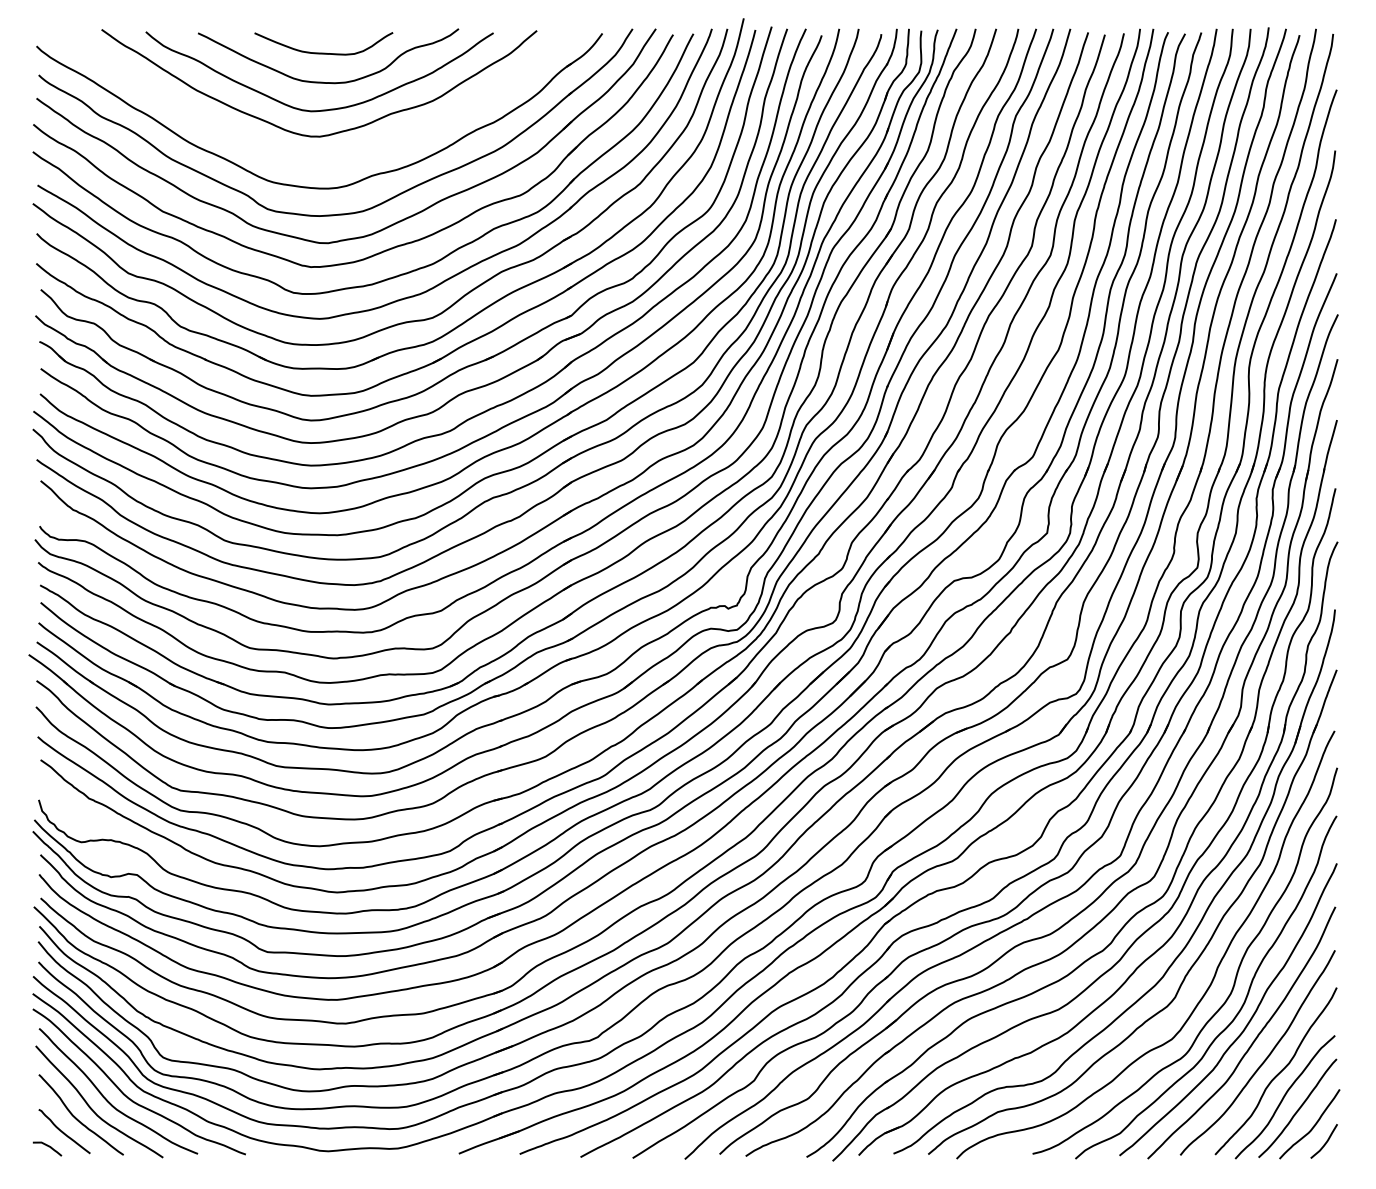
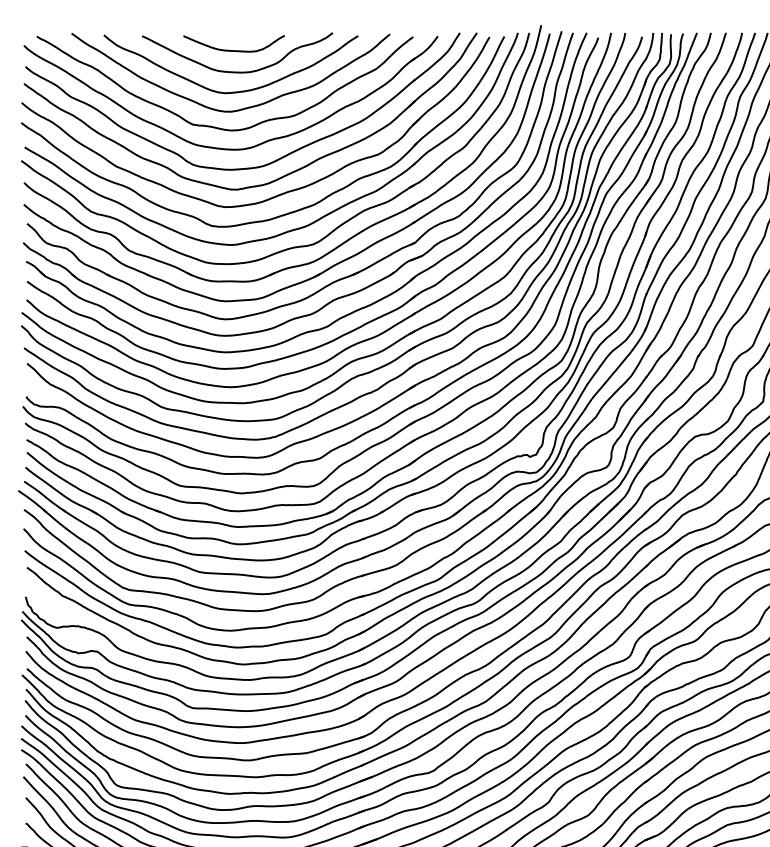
curve: (299, 157) -> (216, 126), added

